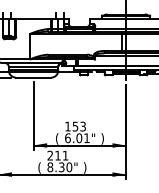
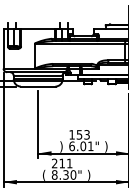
text: (57, 138) -> (61, 146), ( -> )

